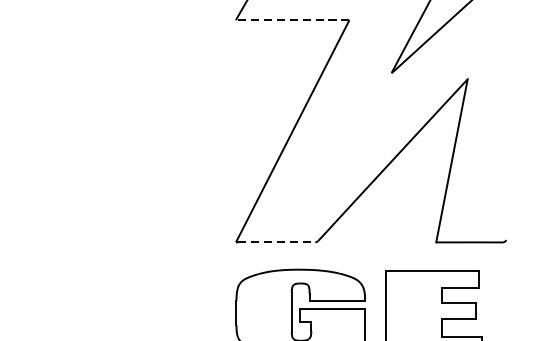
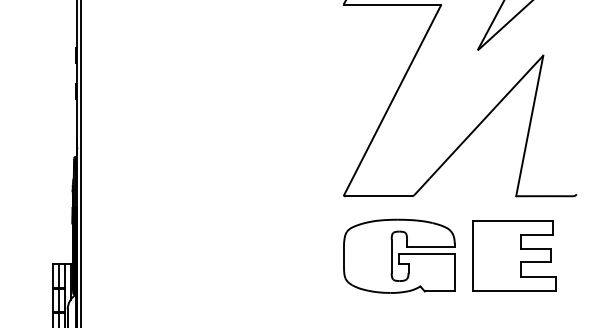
line: (292, 19) -> (392, 4), dashed -> solid
line: (277, 242) -> (379, 196), dashed -> solid

